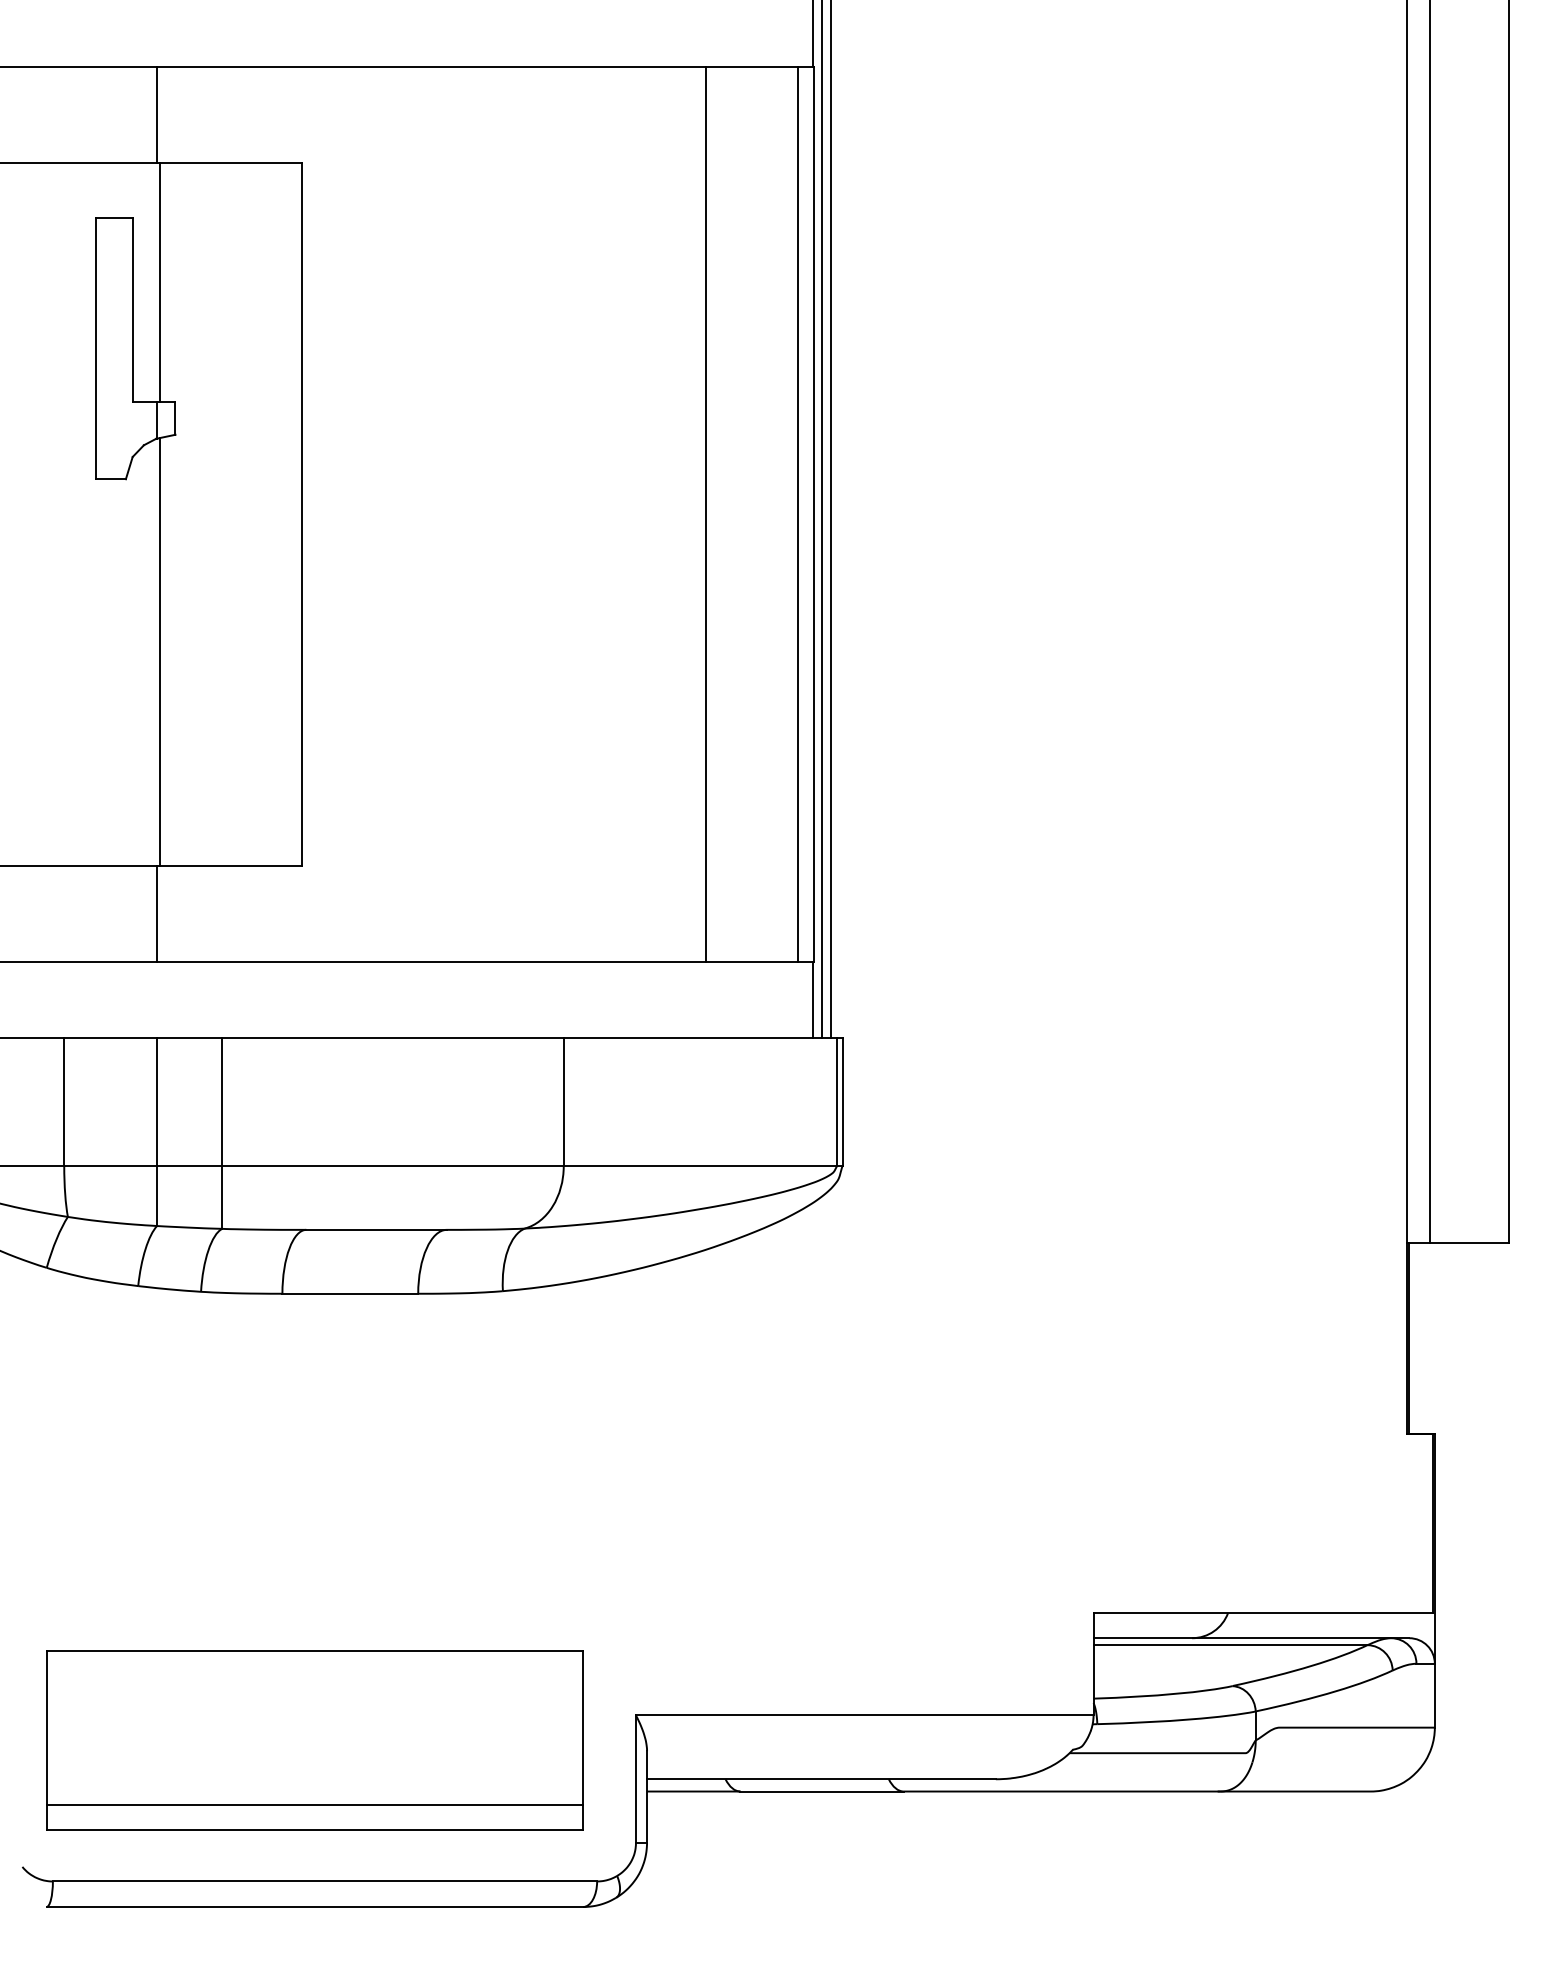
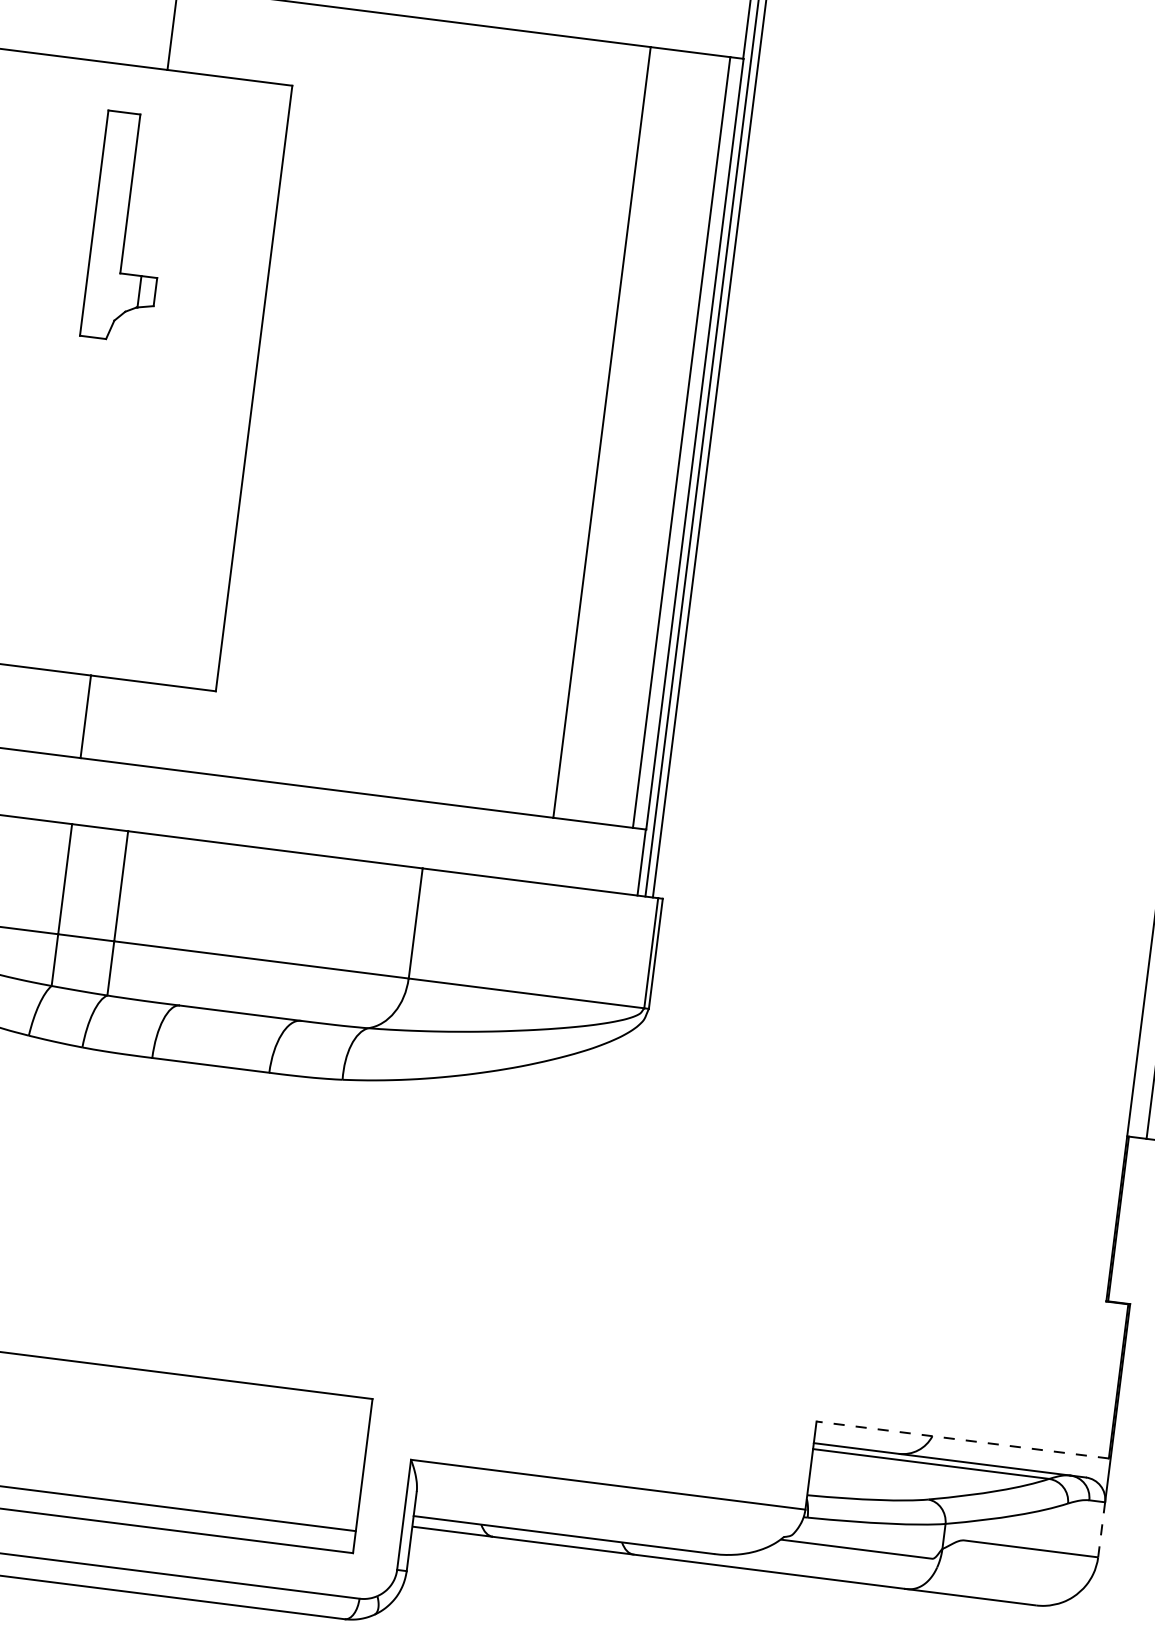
line: (159, 282) -> (156, 173), removed
line: (159, 651) -> (116, 491), removed
line: (1263, 1613) -> (962, 1440), solid -> dashed
line: (1434, 1695) -> (1101, 1529), solid -> dashed

